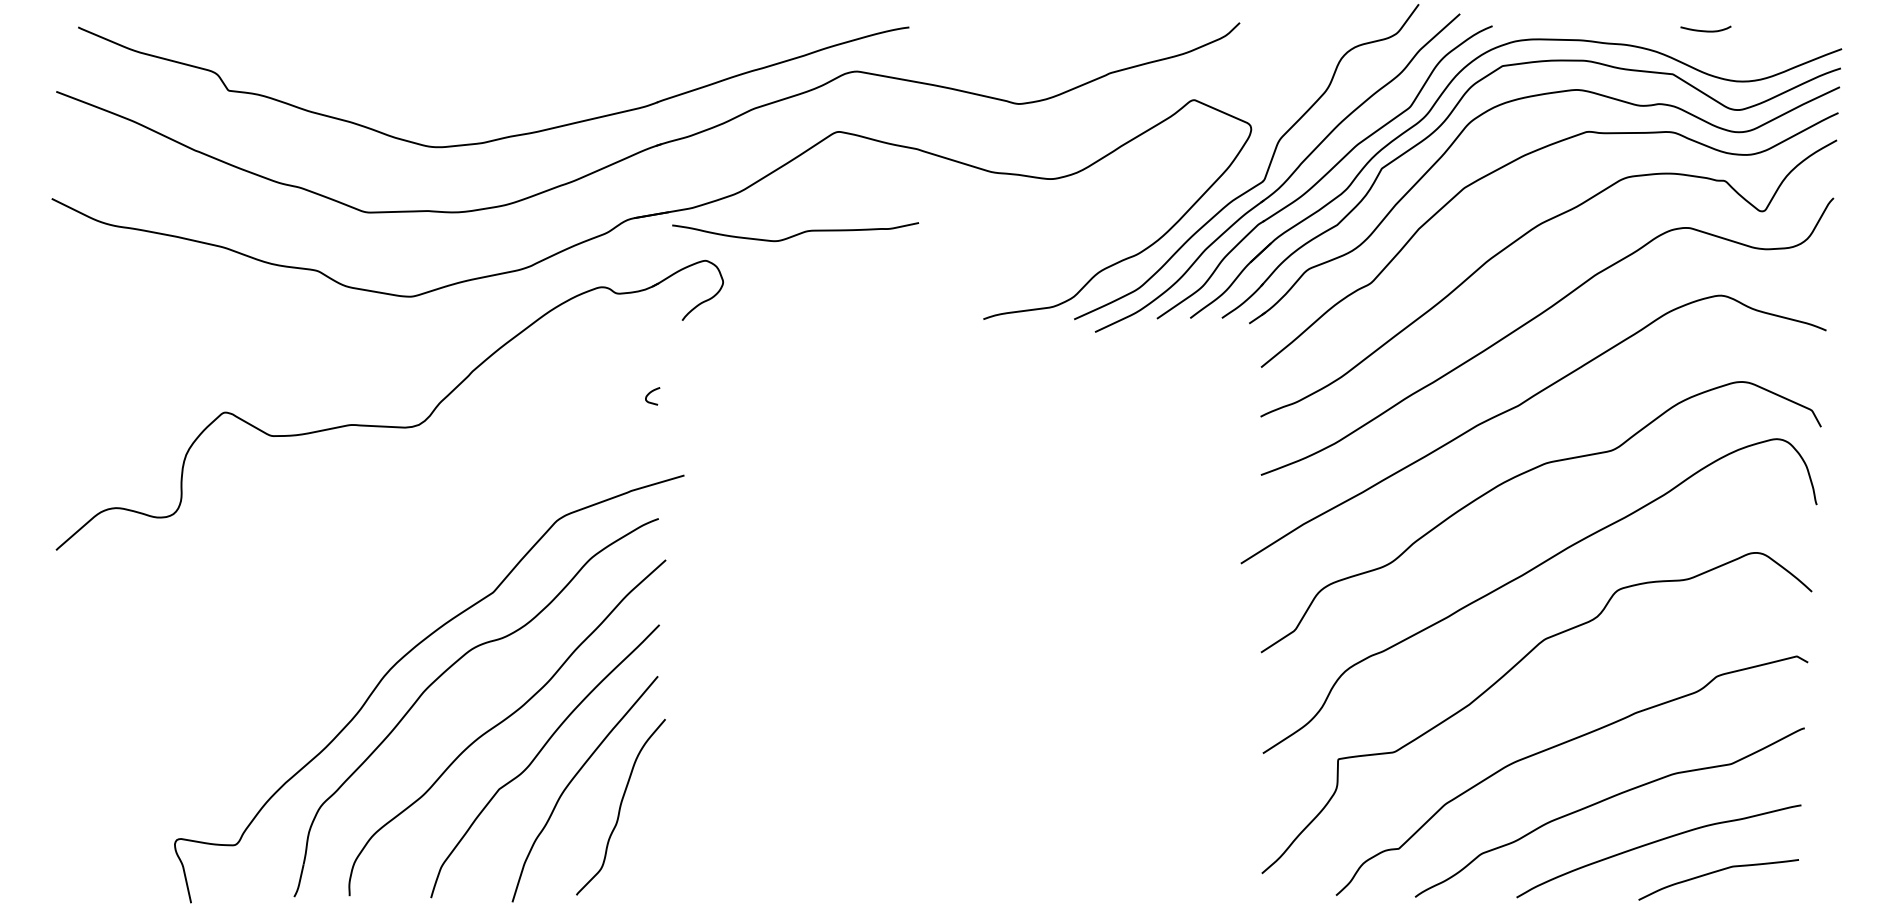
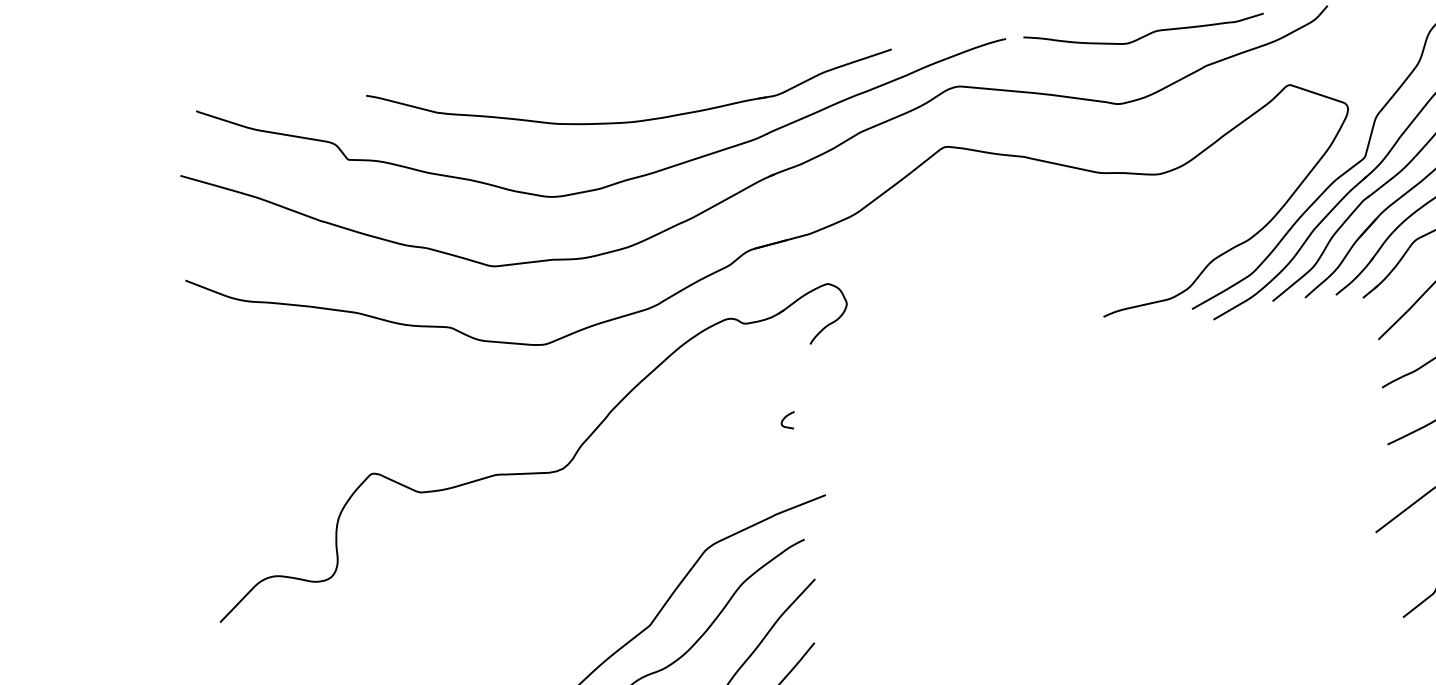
part: (529, 76) -> (640, 119), added
curve: (795, 234) -> (1144, 35), moved

